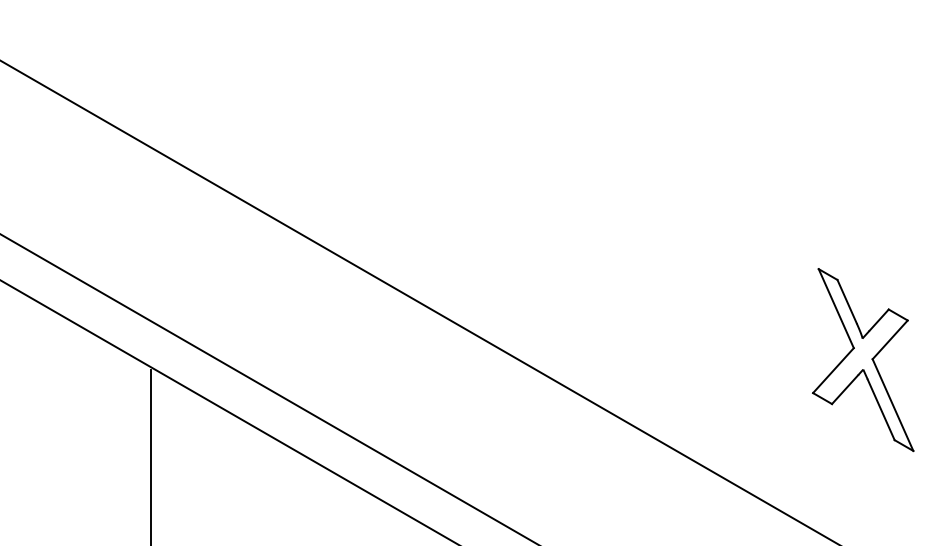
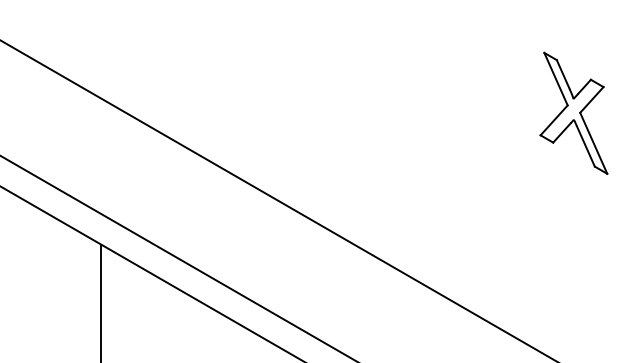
part: (862, 358) -> (573, 112), moved

